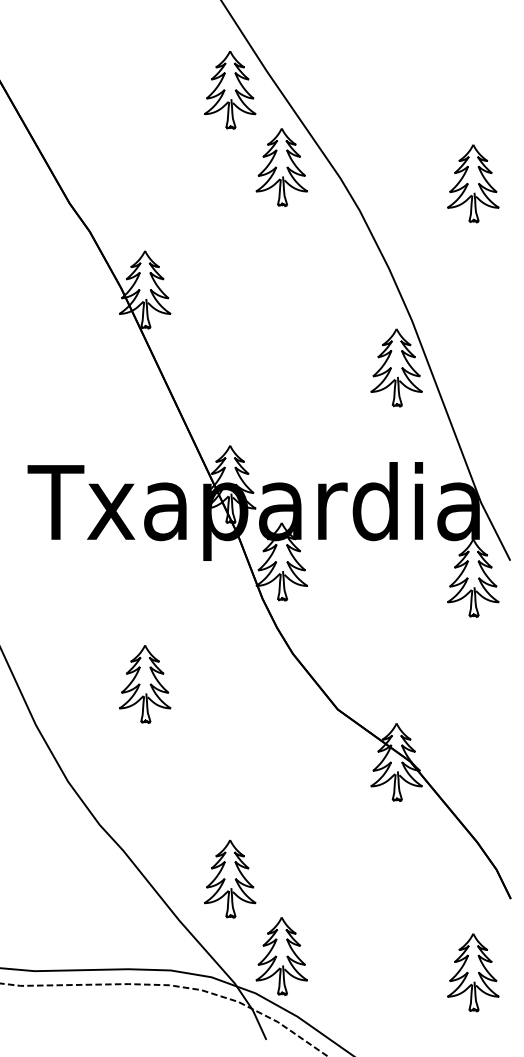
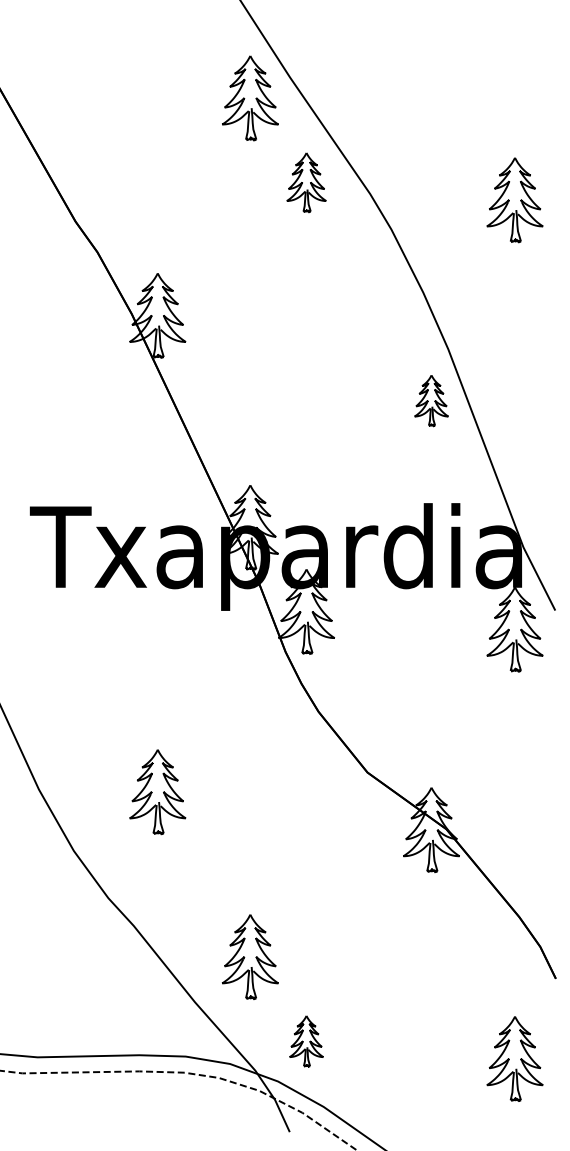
part: (281, 167) -> (306, 182), size x0.7
part: (396, 367) -> (431, 400), size x0.6
part: (144, 684) -> (157, 792), moved
part: (281, 956) -> (306, 1041), size x0.6

